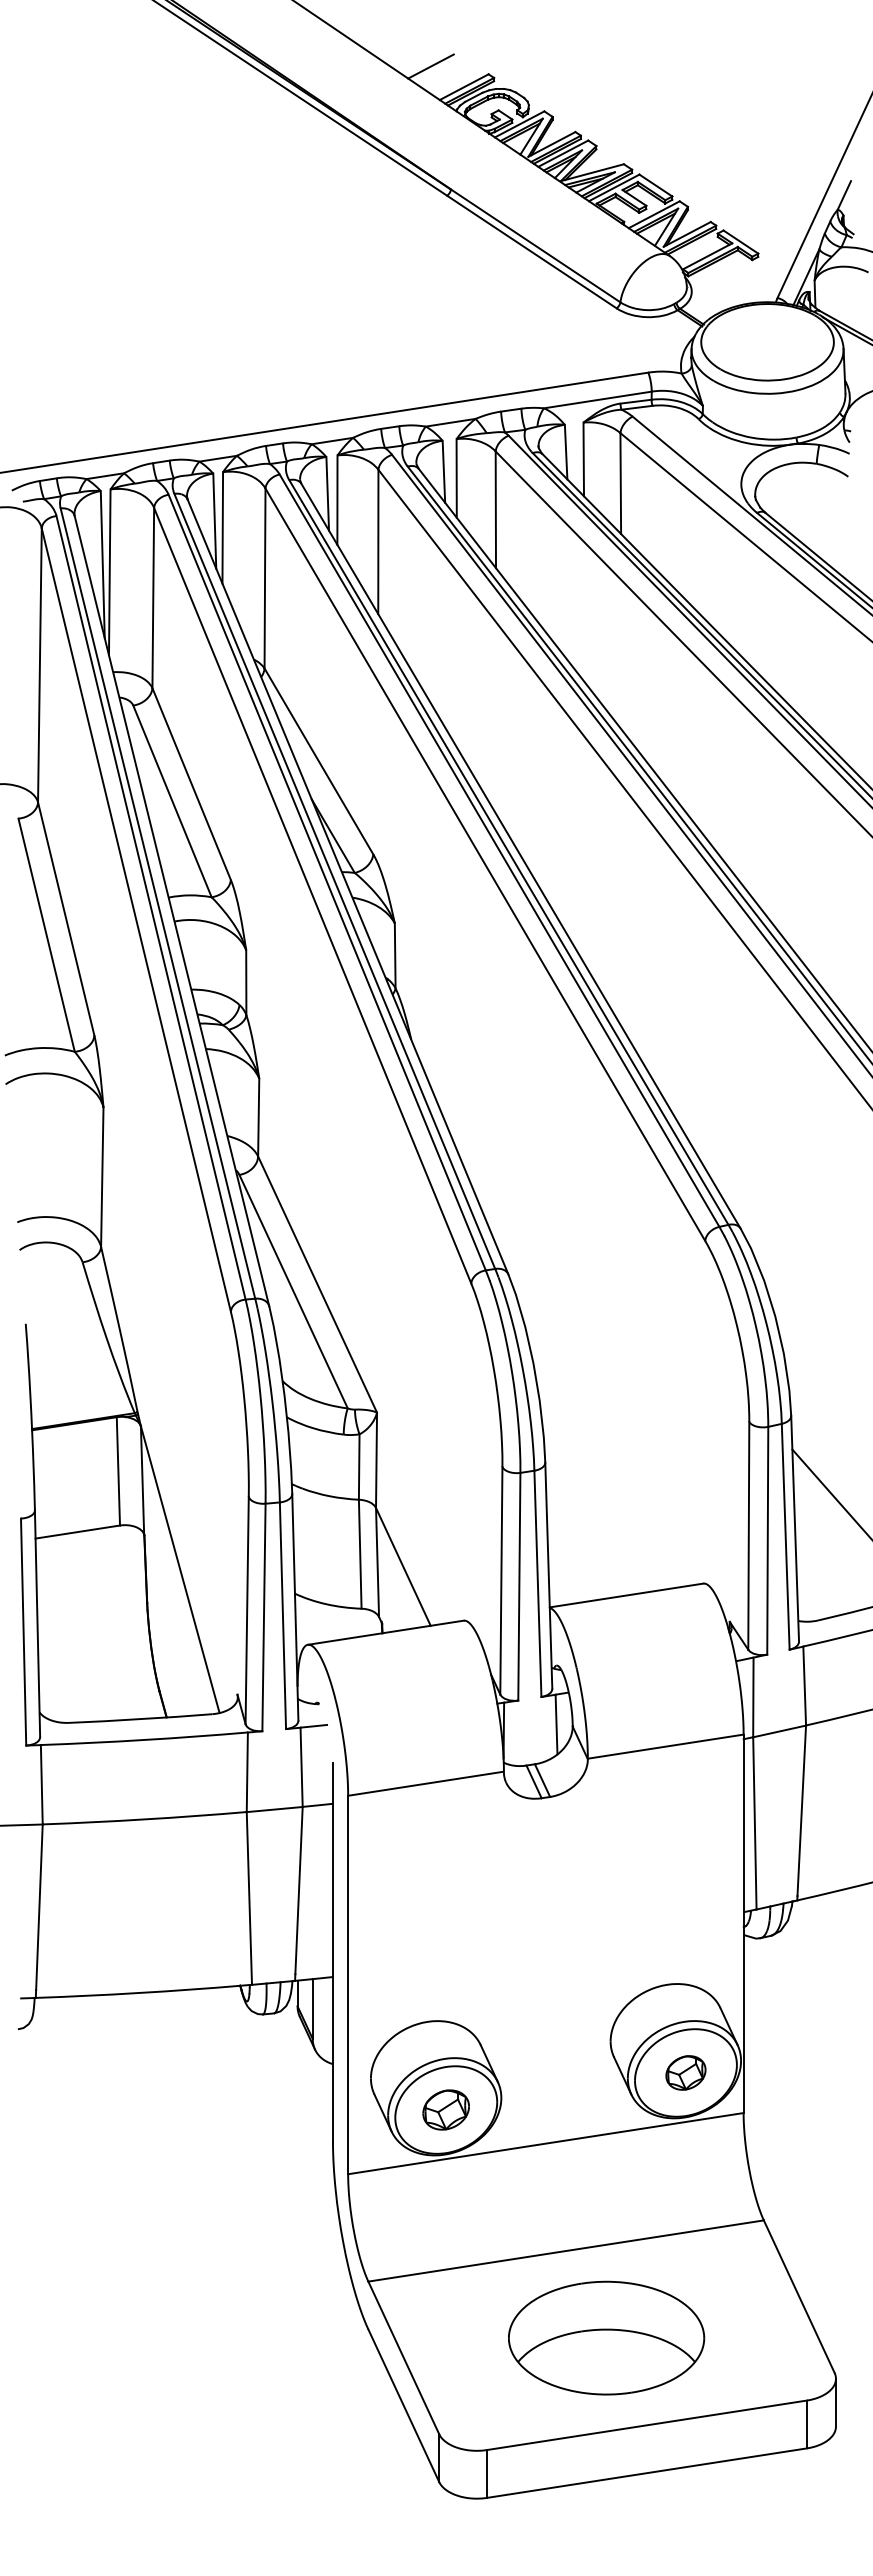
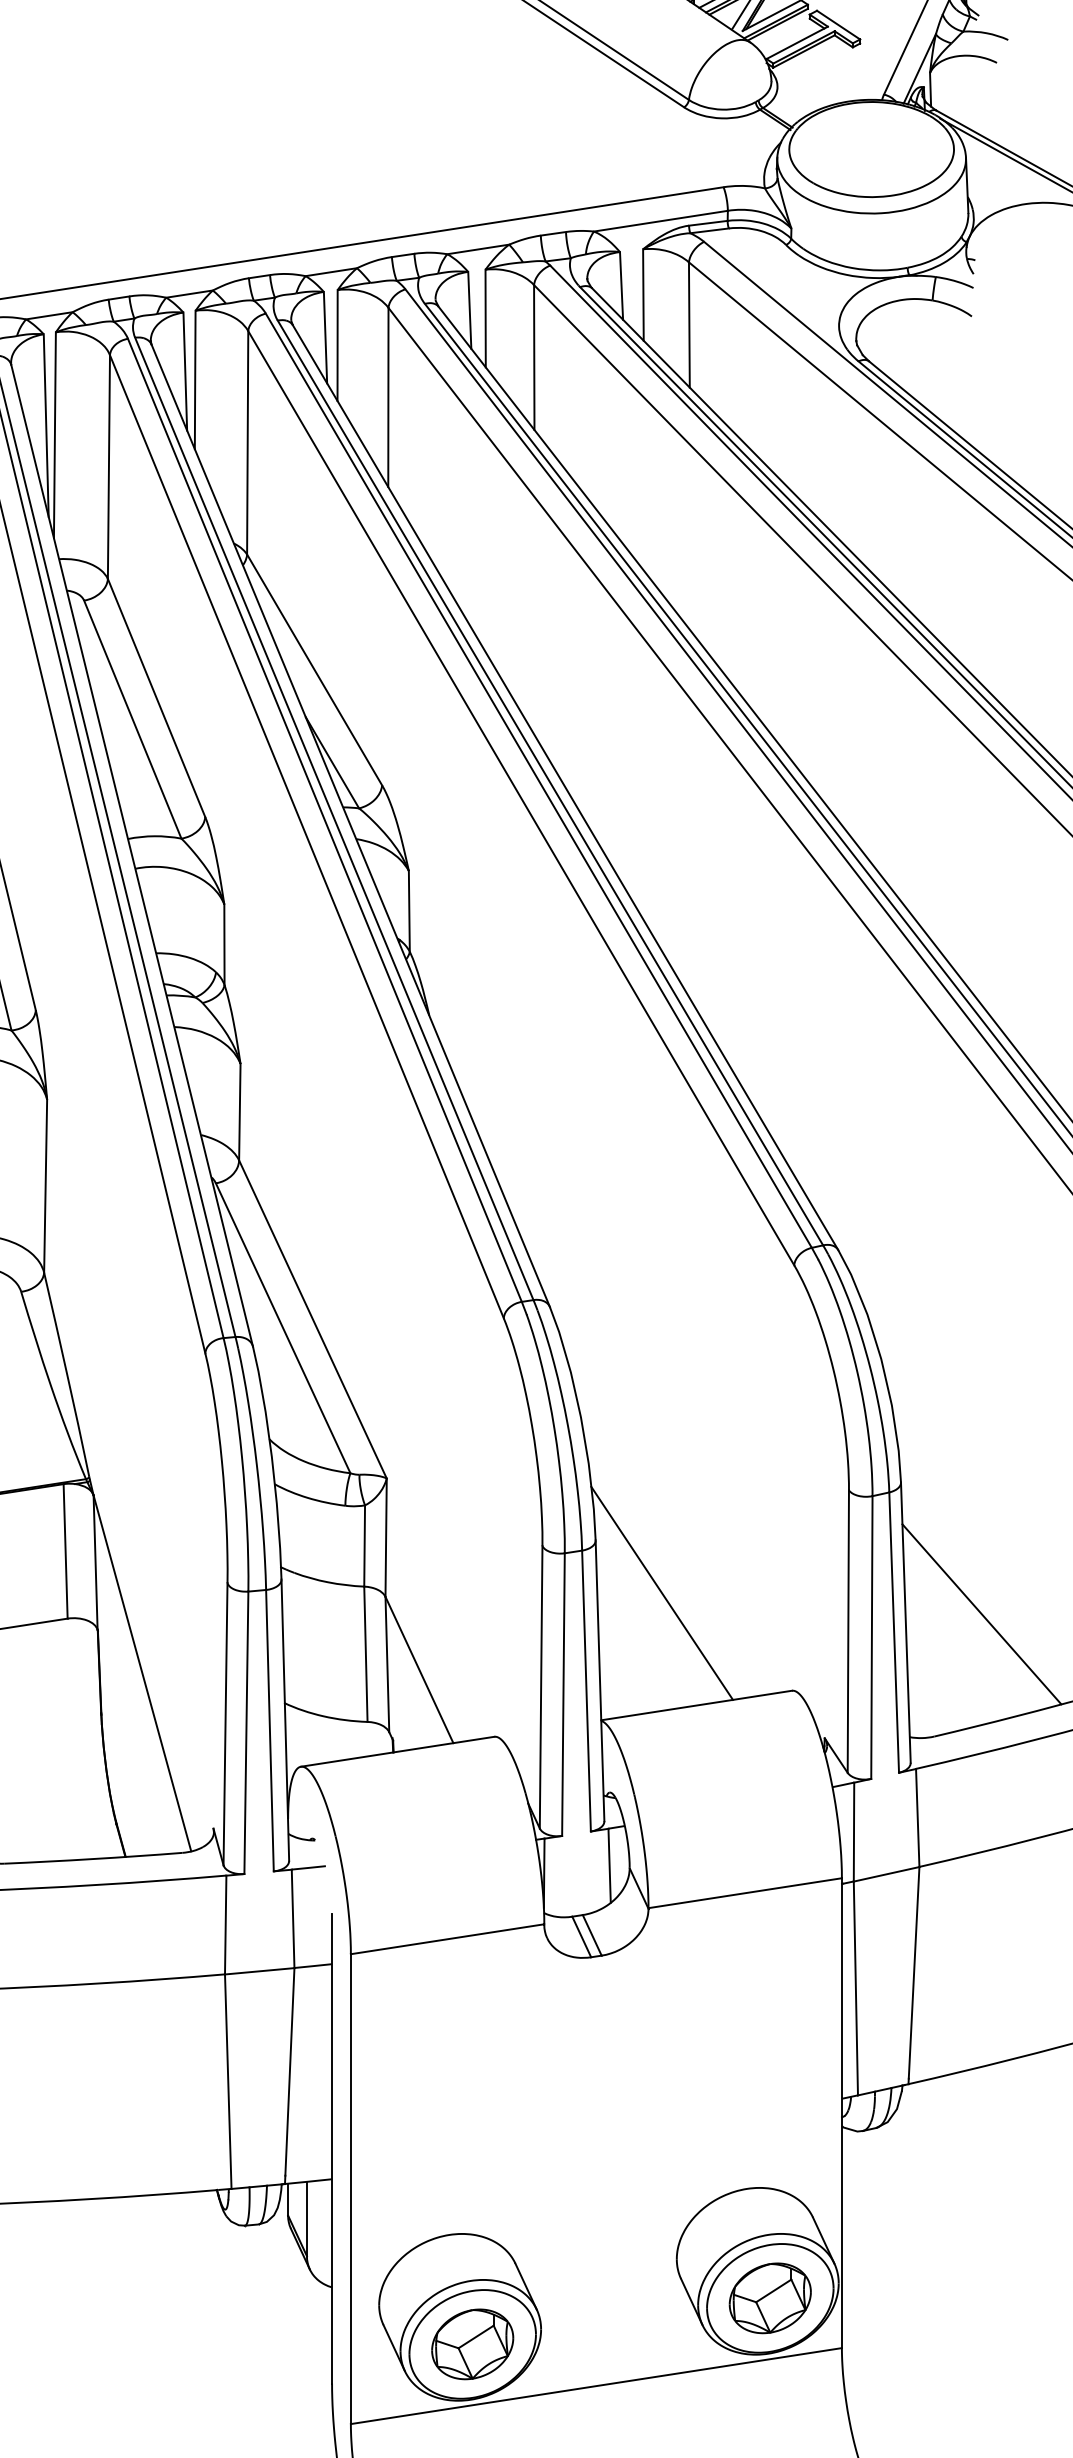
line: (598, 1504) -> (661, 1592), added
part: (685, 2072) -> (769, 2297), size x1.67
part: (445, 2109) -> (471, 2343), size x1.43

